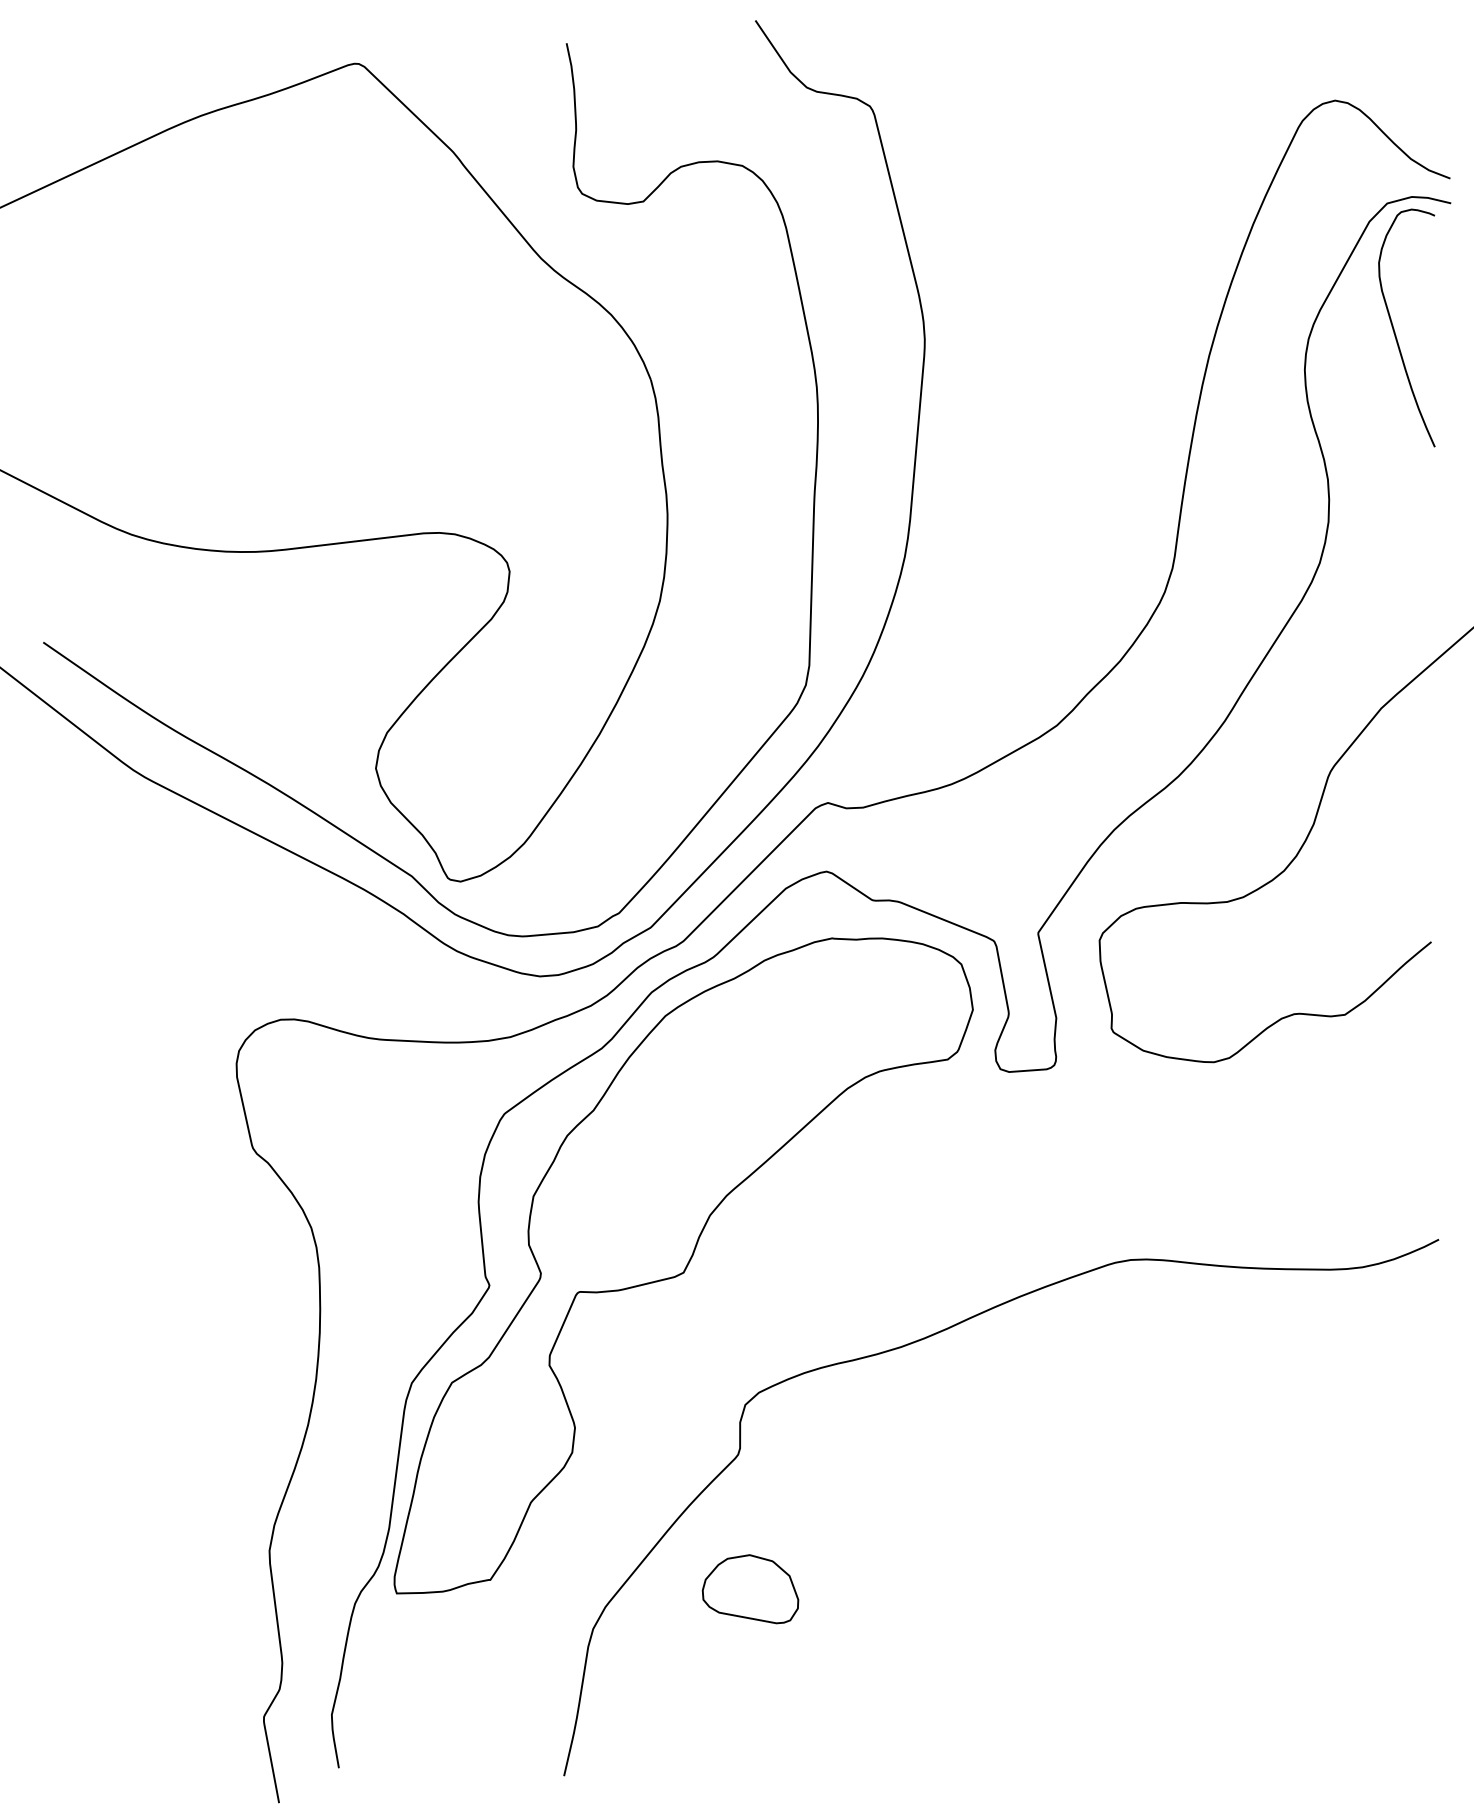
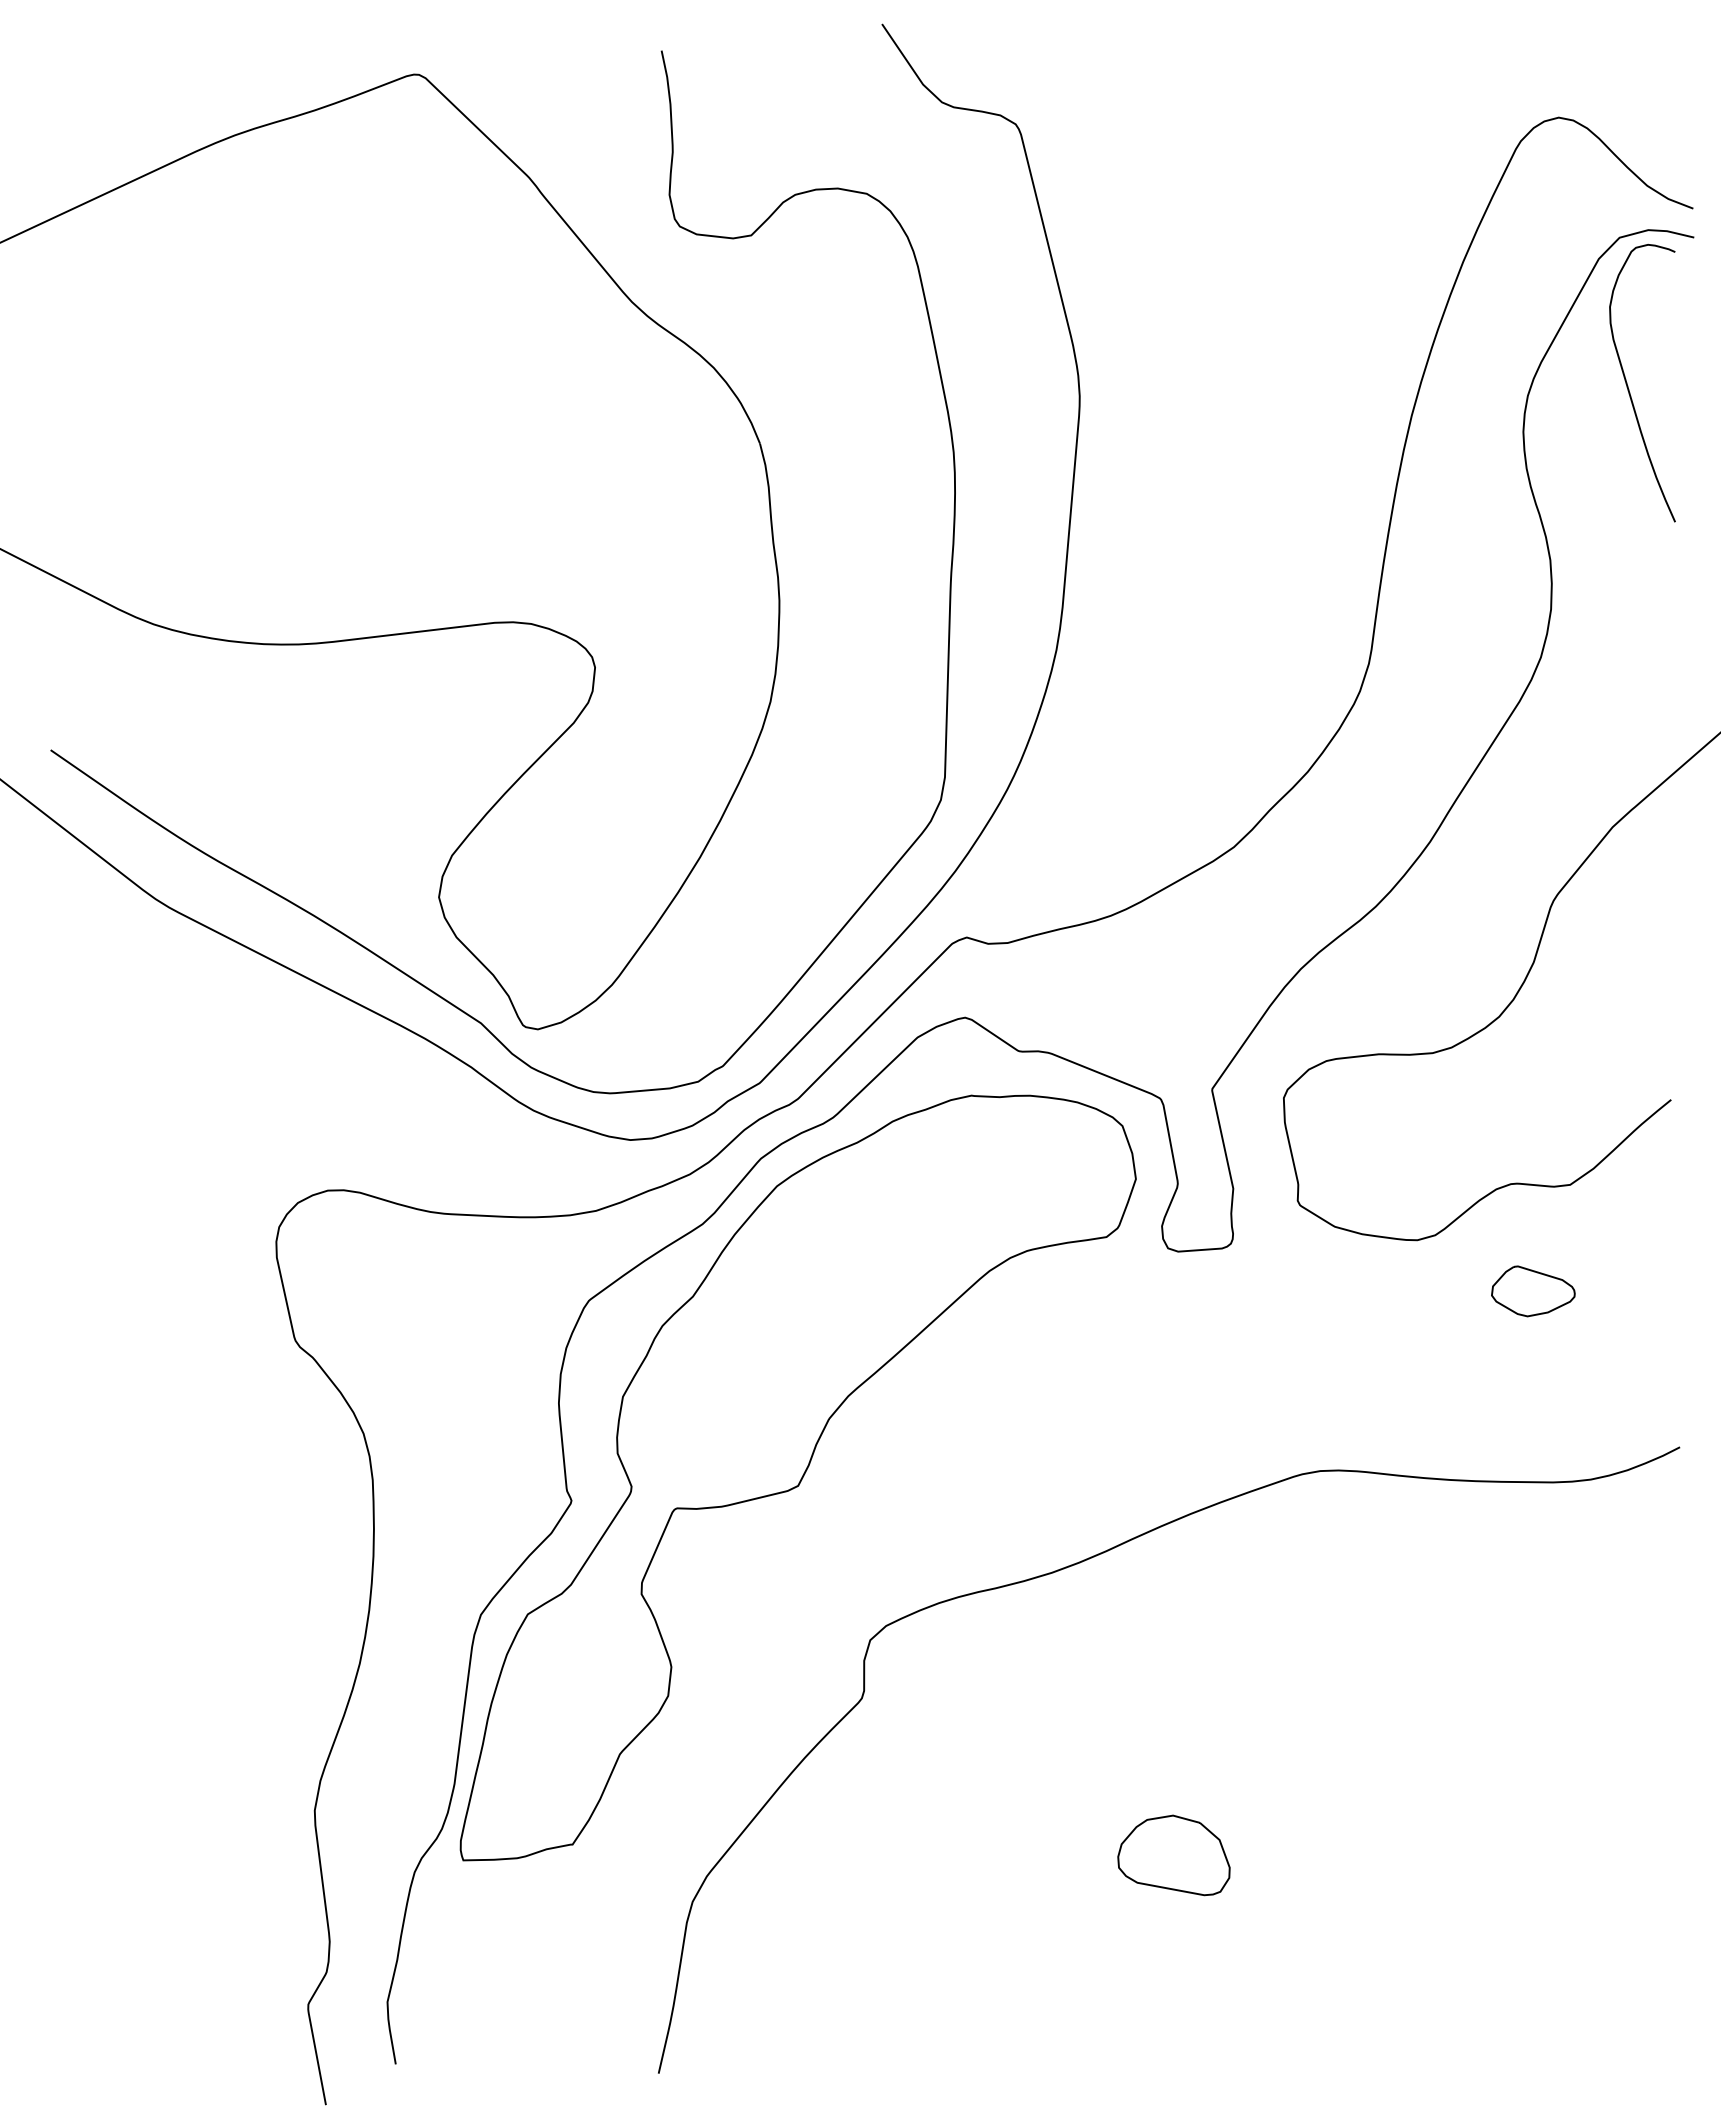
part: (1313, 1105) -> (1533, 1290), added
part: (750, 1589) -> (1173, 1855), moved

